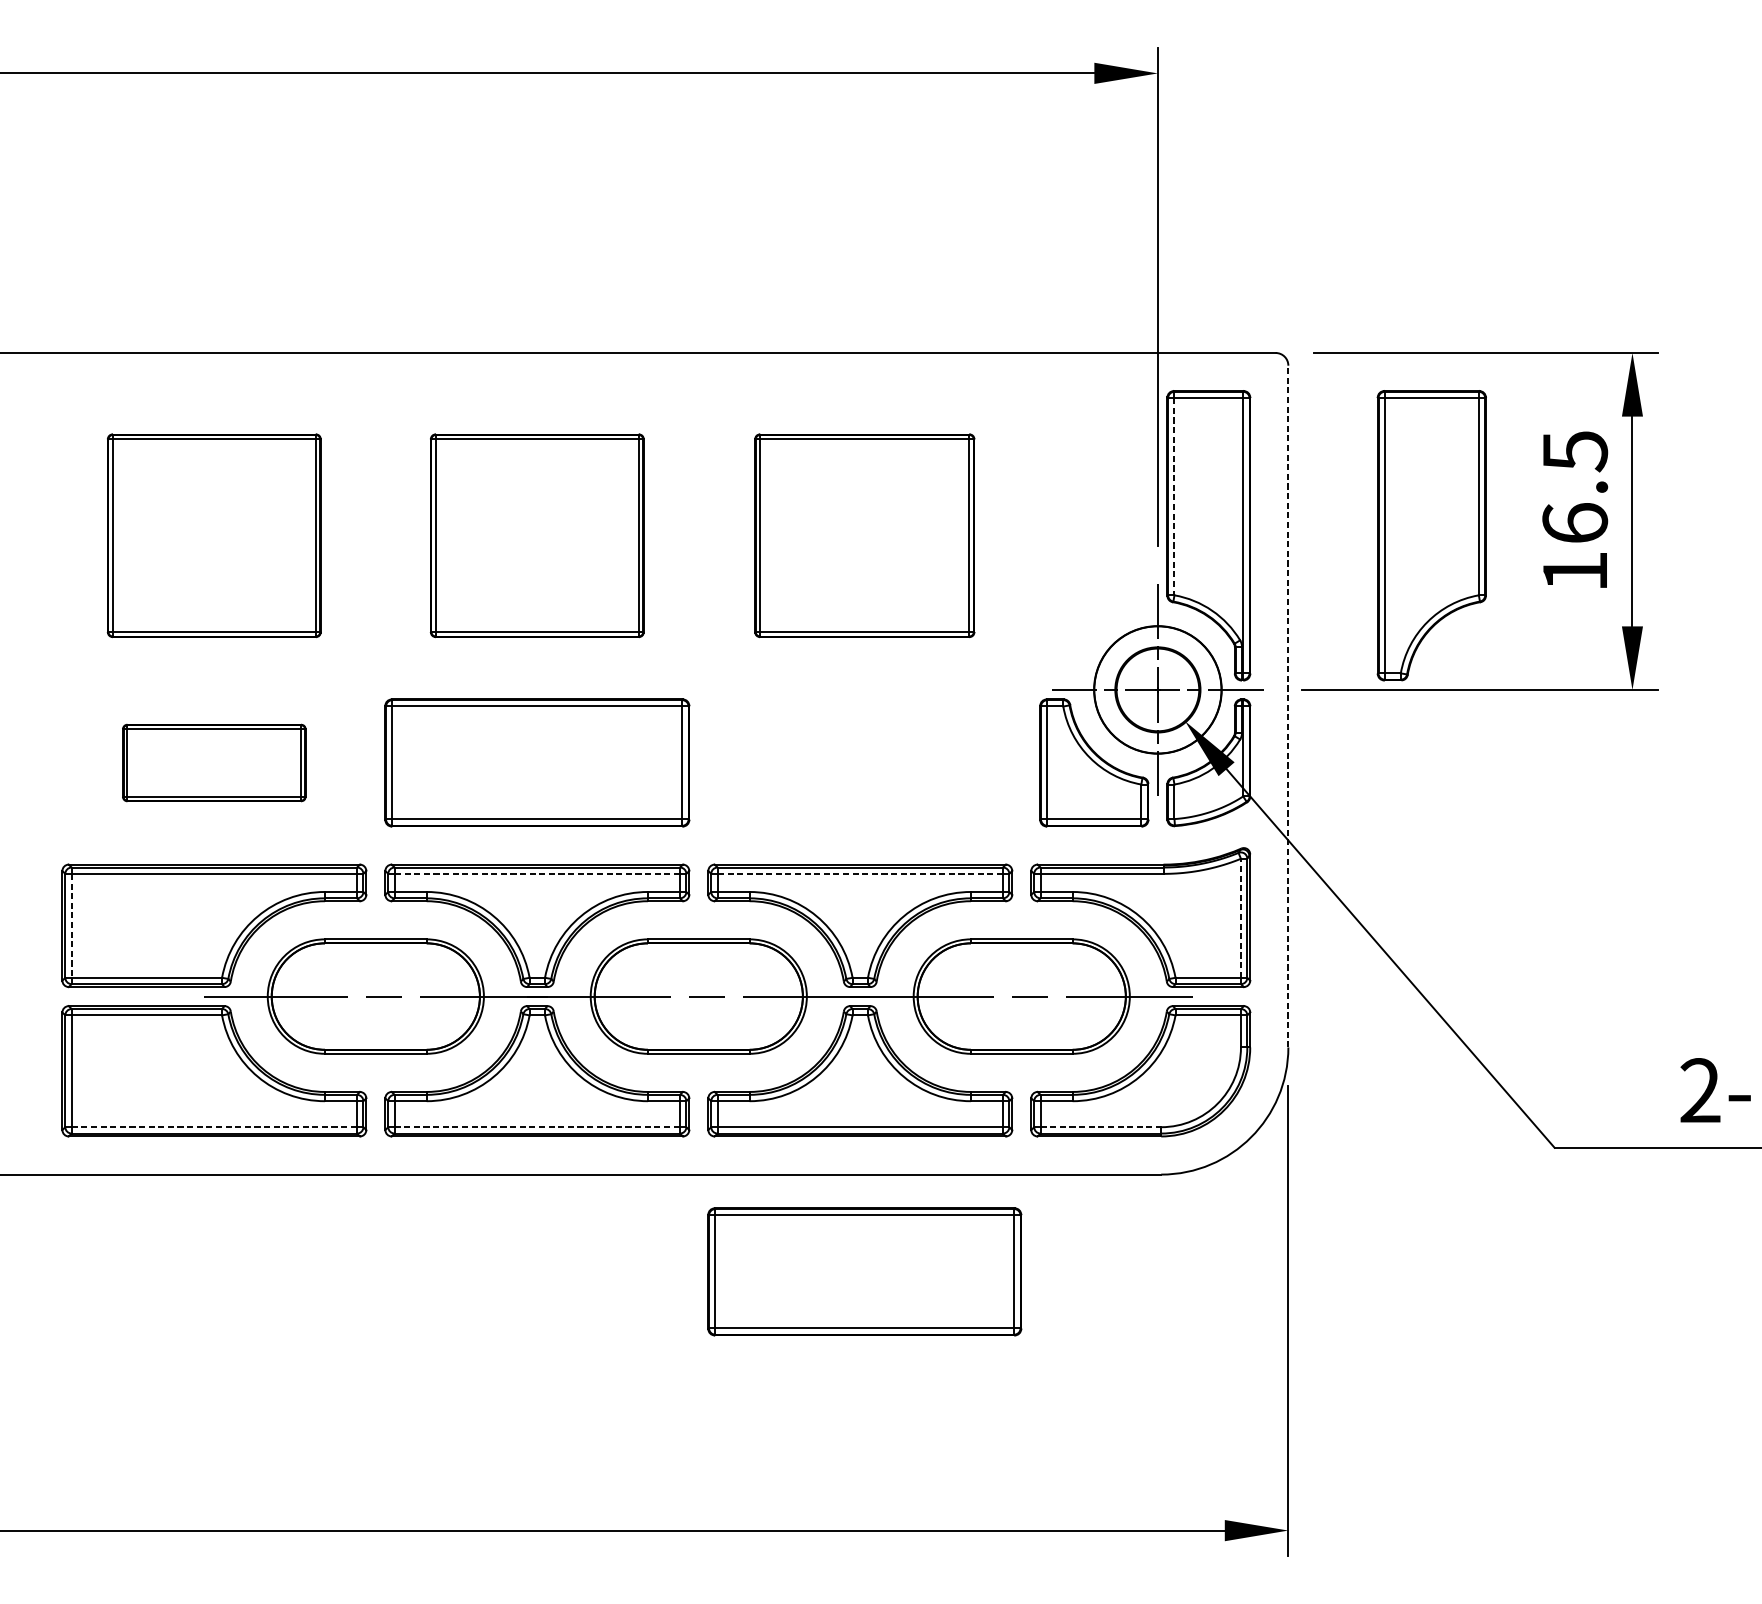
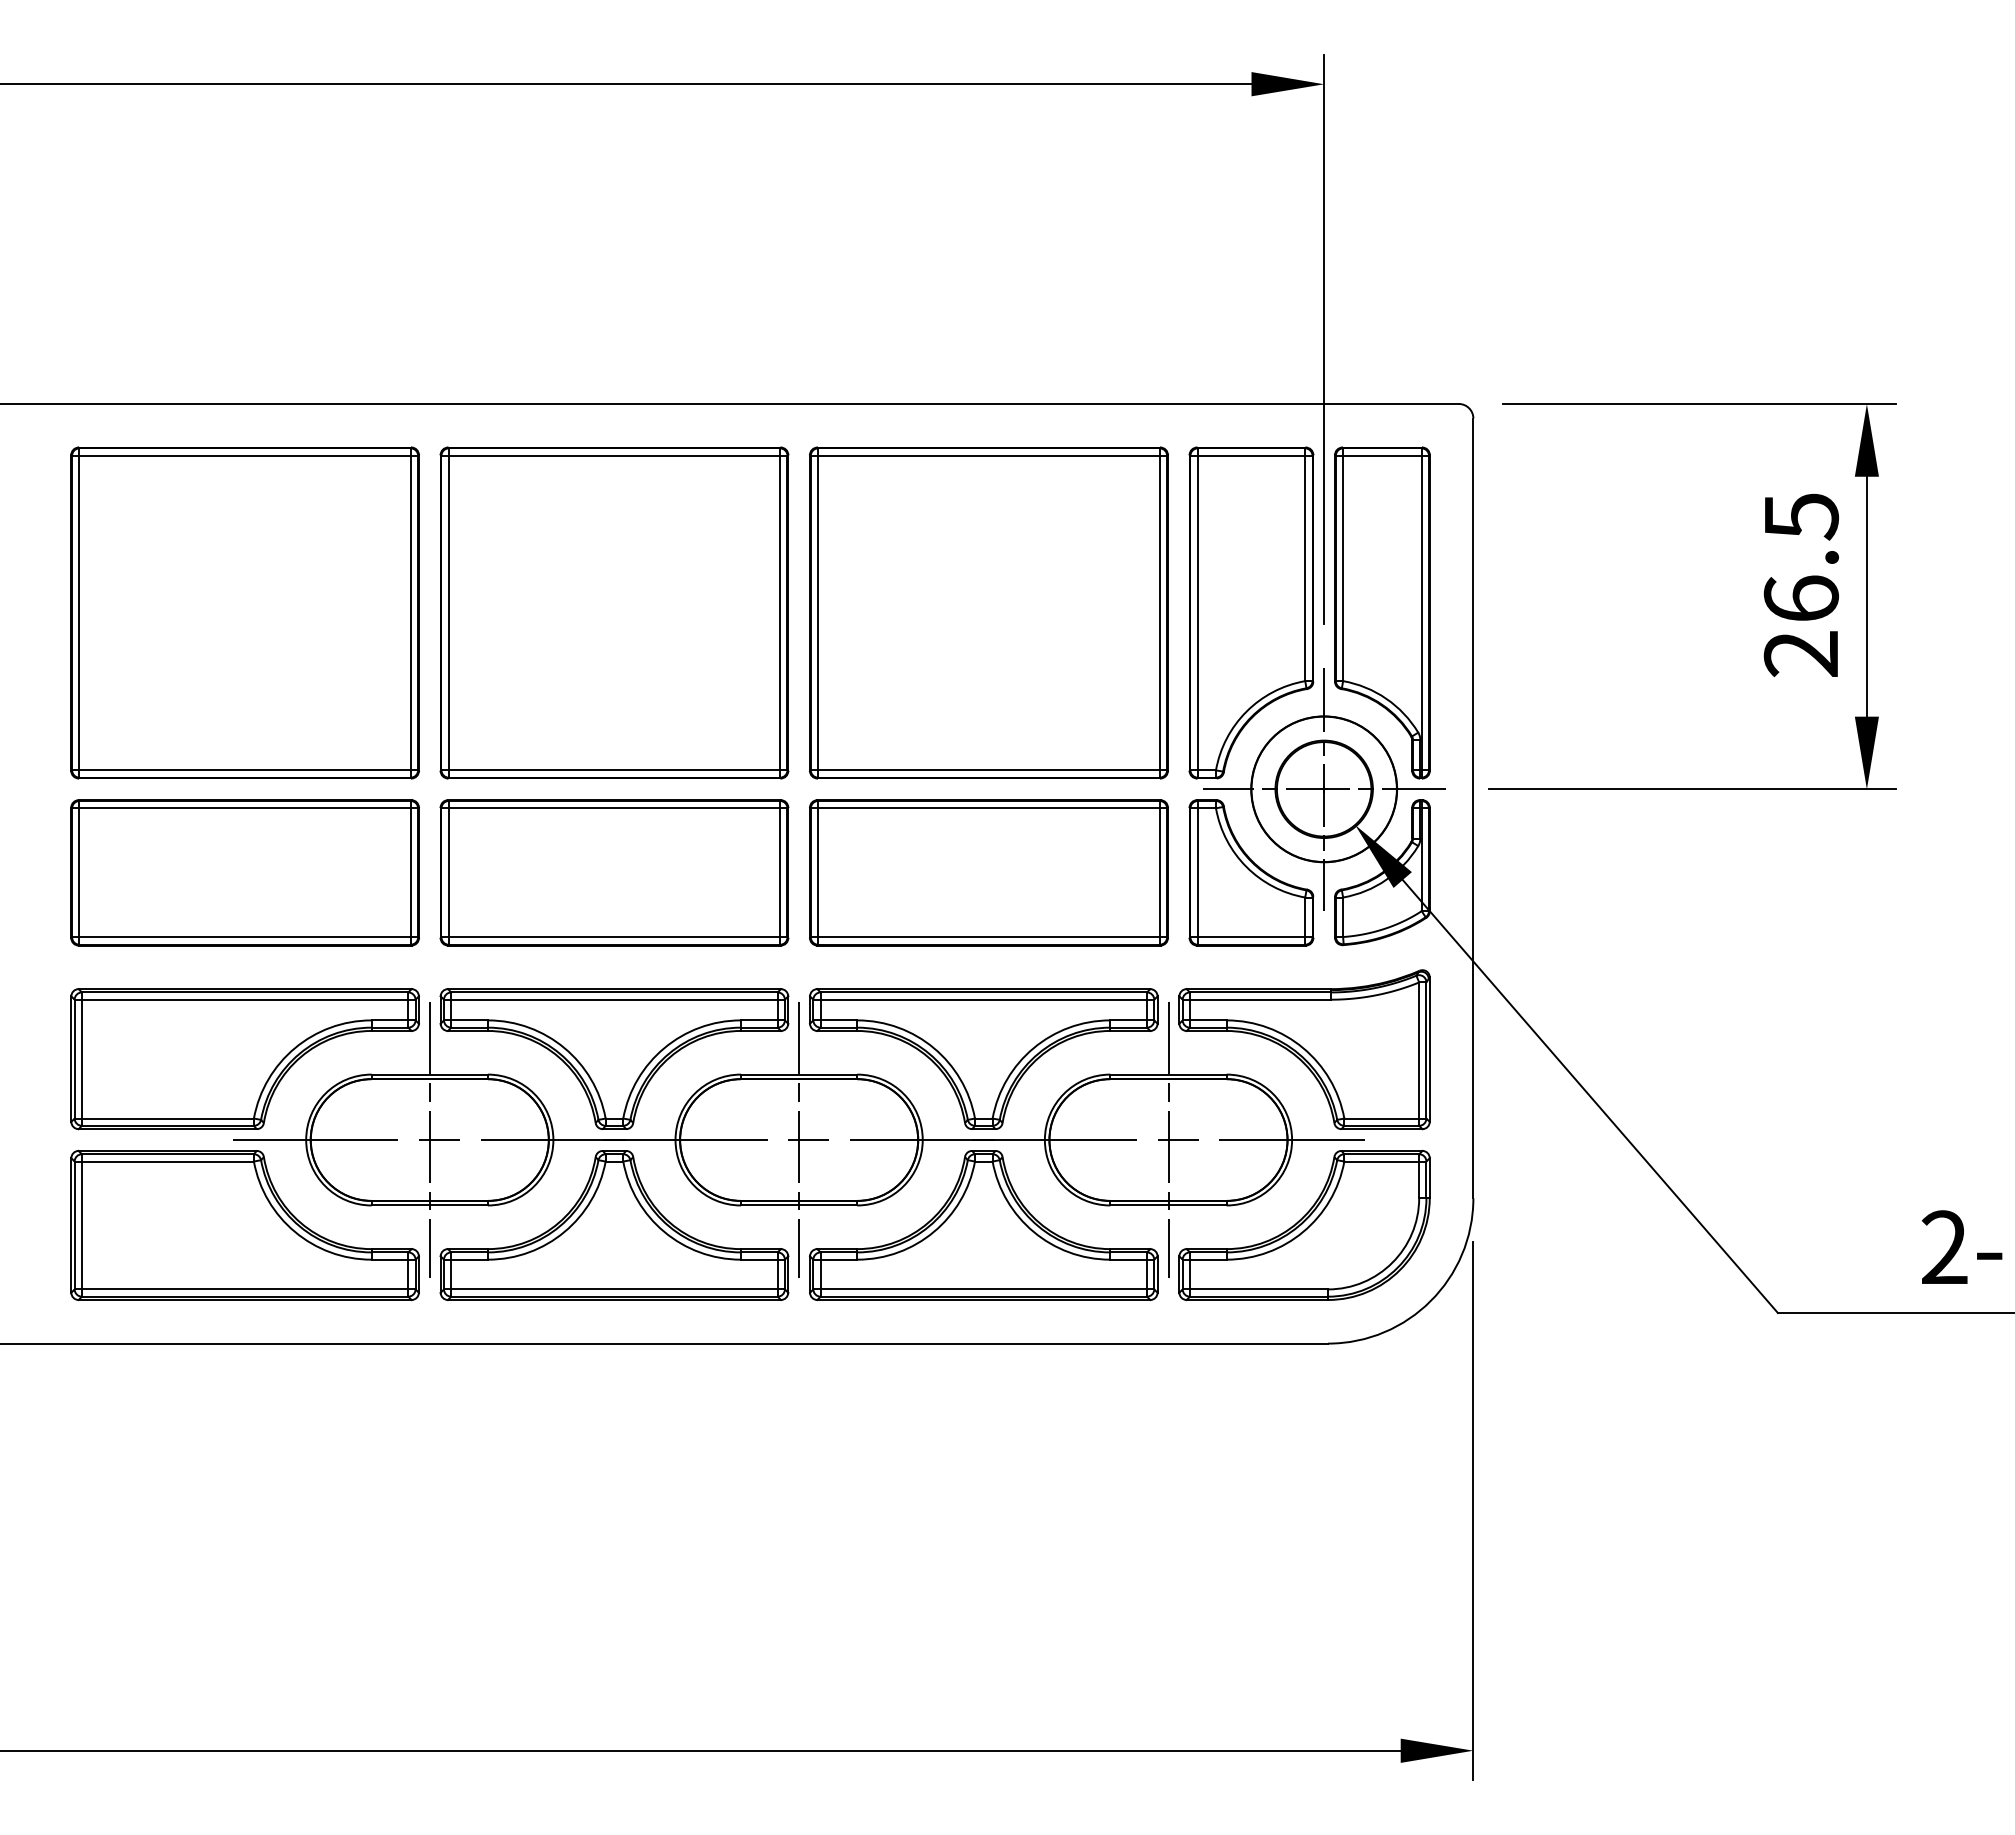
line: (1174, 496) -> (1343, 568), dashed -> solid
part: (213, 535) -> (244, 612), size x1.43
part: (537, 535) -> (614, 612), size x1.43
part: (864, 535) -> (988, 612), size x1.43
part: (1431, 535) -> (1251, 612), moved
text: (1574, 572) -> (1800, 654), 16.5 -> 26.5
line: (1288, 706) -> (1473, 808), dashed -> solid
part: (213, 762) -> (244, 872), size x1.67
line: (536, 873) -> (613, 999), dashed -> solid
line: (860, 873) -> (983, 999), dashed -> solid
line: (1241, 918) -> (1419, 1050), dashed -> solid
line: (71, 926) -> (81, 1059), dashed -> solid
line: (375, 996) -> (429, 1139), added
line: (699, 996) -> (799, 1139), added
line: (1021, 996) -> (1168, 1139), added
line: (214, 1127) -> (245, 1289), dashed -> solid
line: (537, 1127) -> (614, 1289), dashed -> solid
line: (1100, 1127) -> (1258, 1289), dashed -> solid
part: (864, 1271) -> (988, 872), moved

